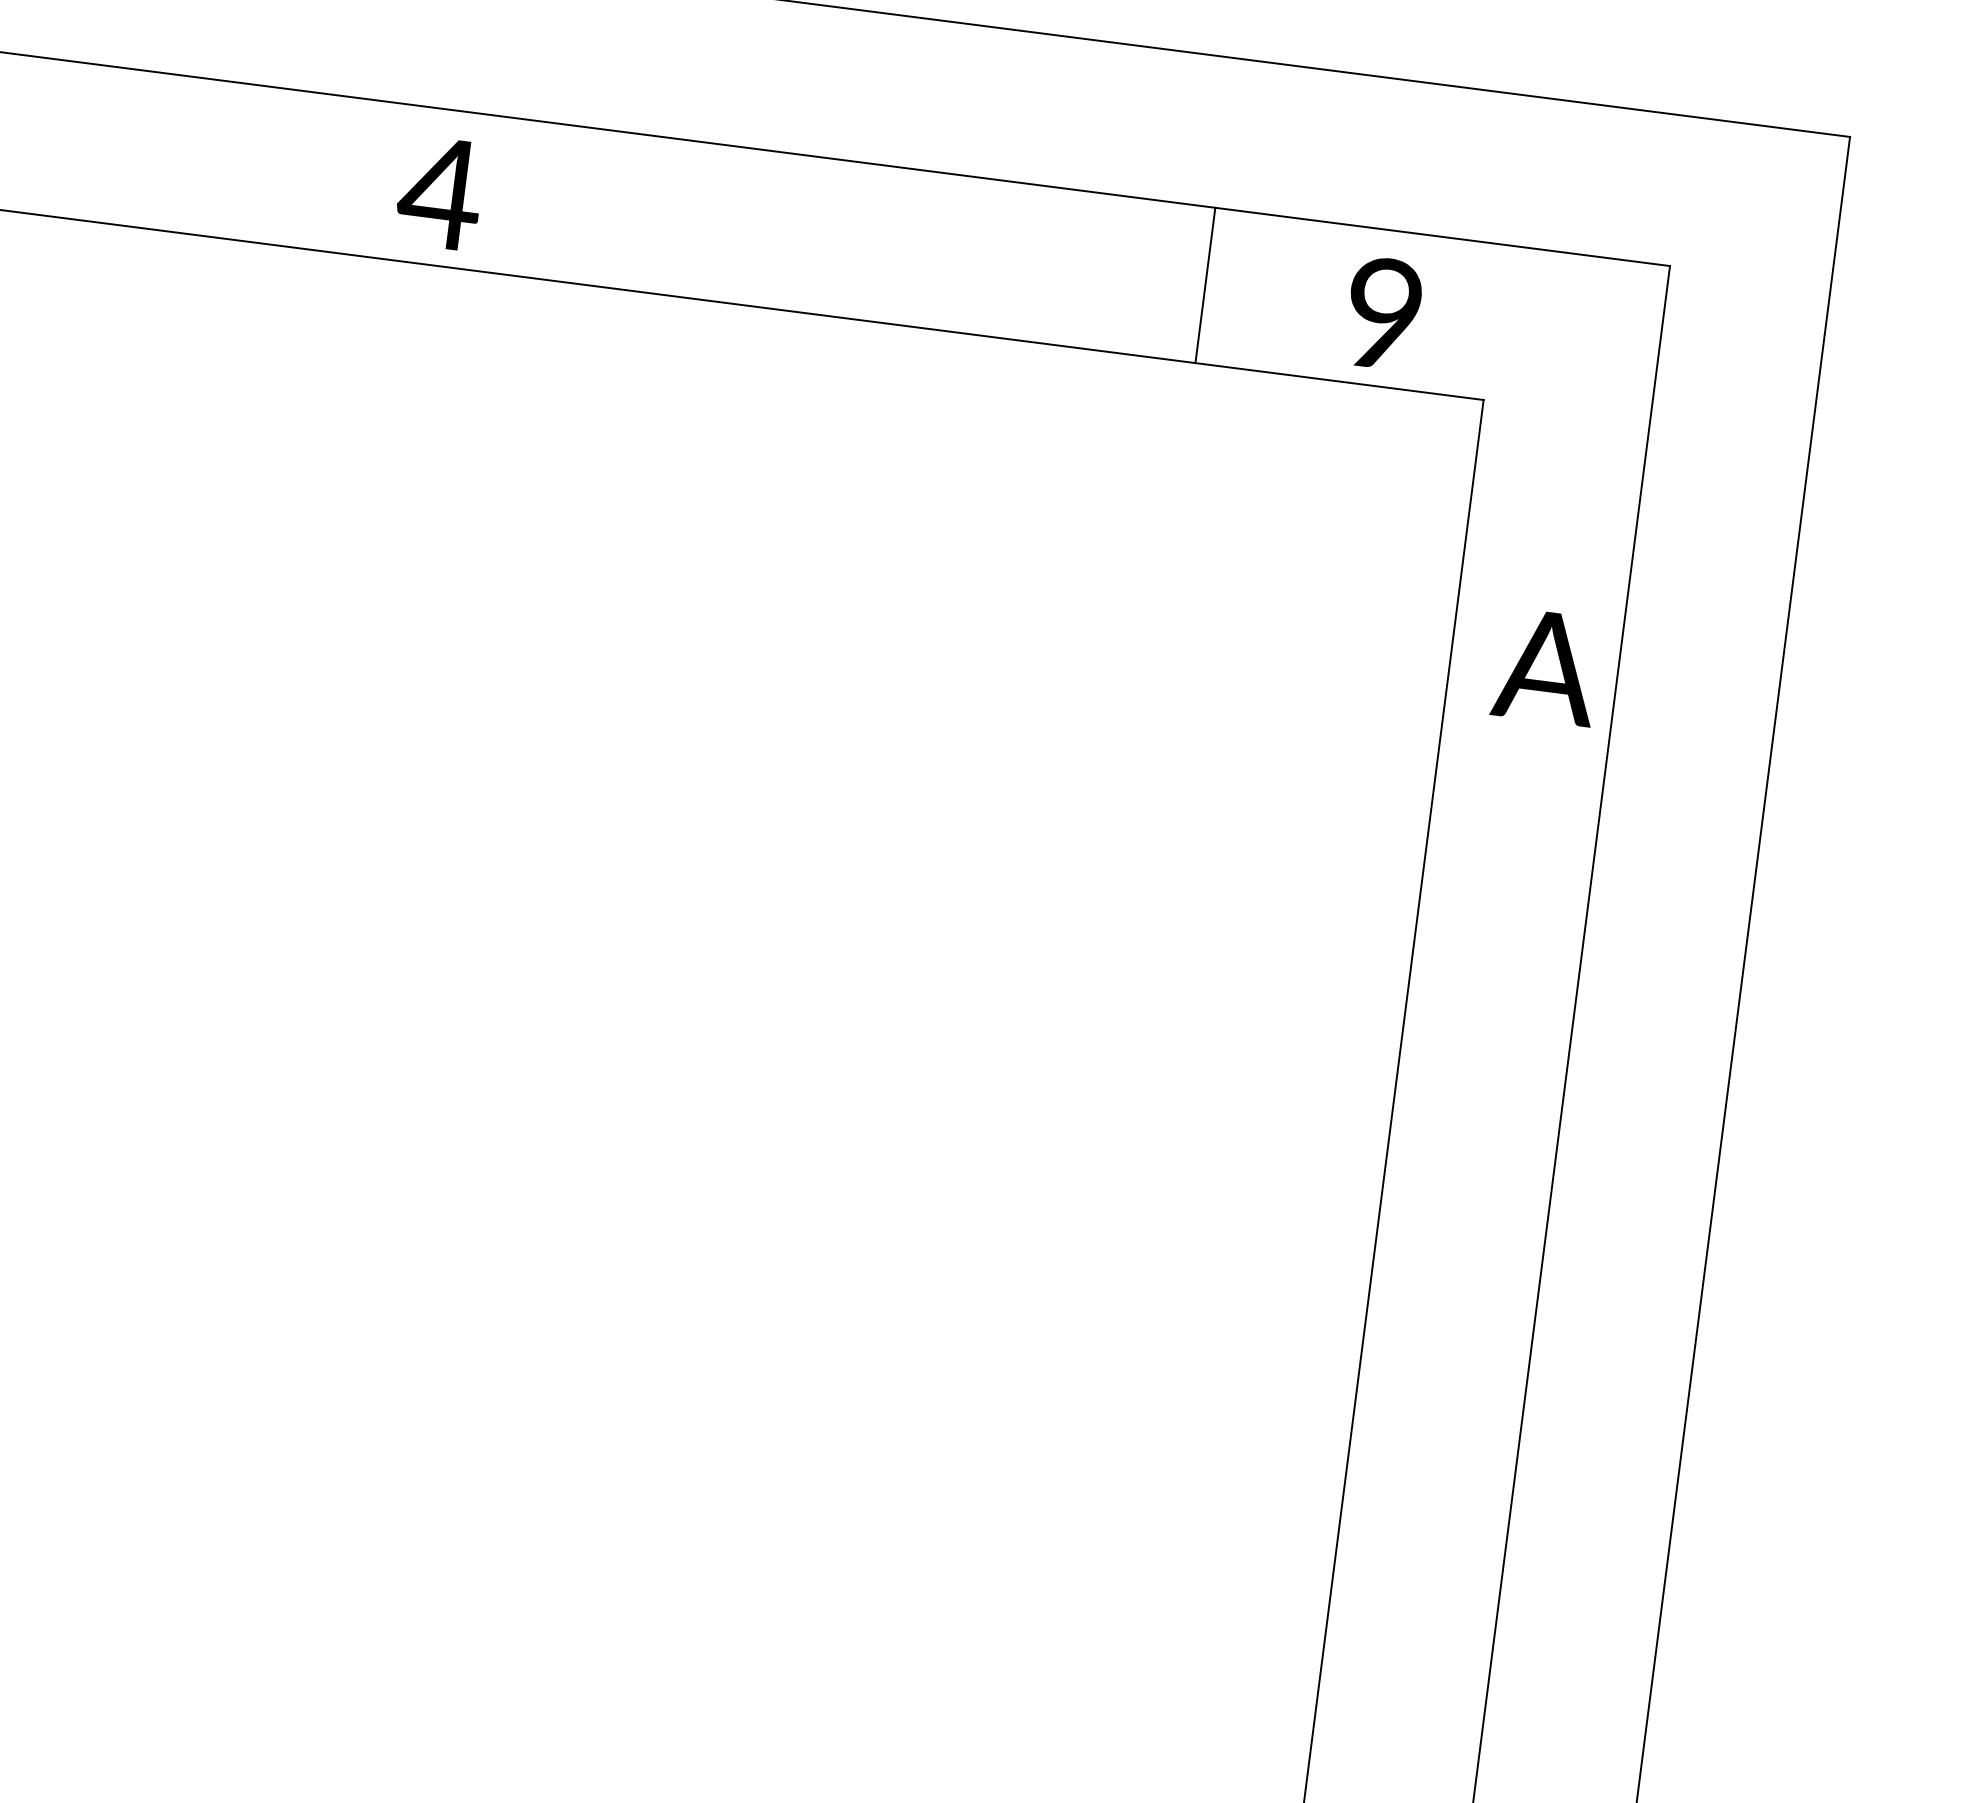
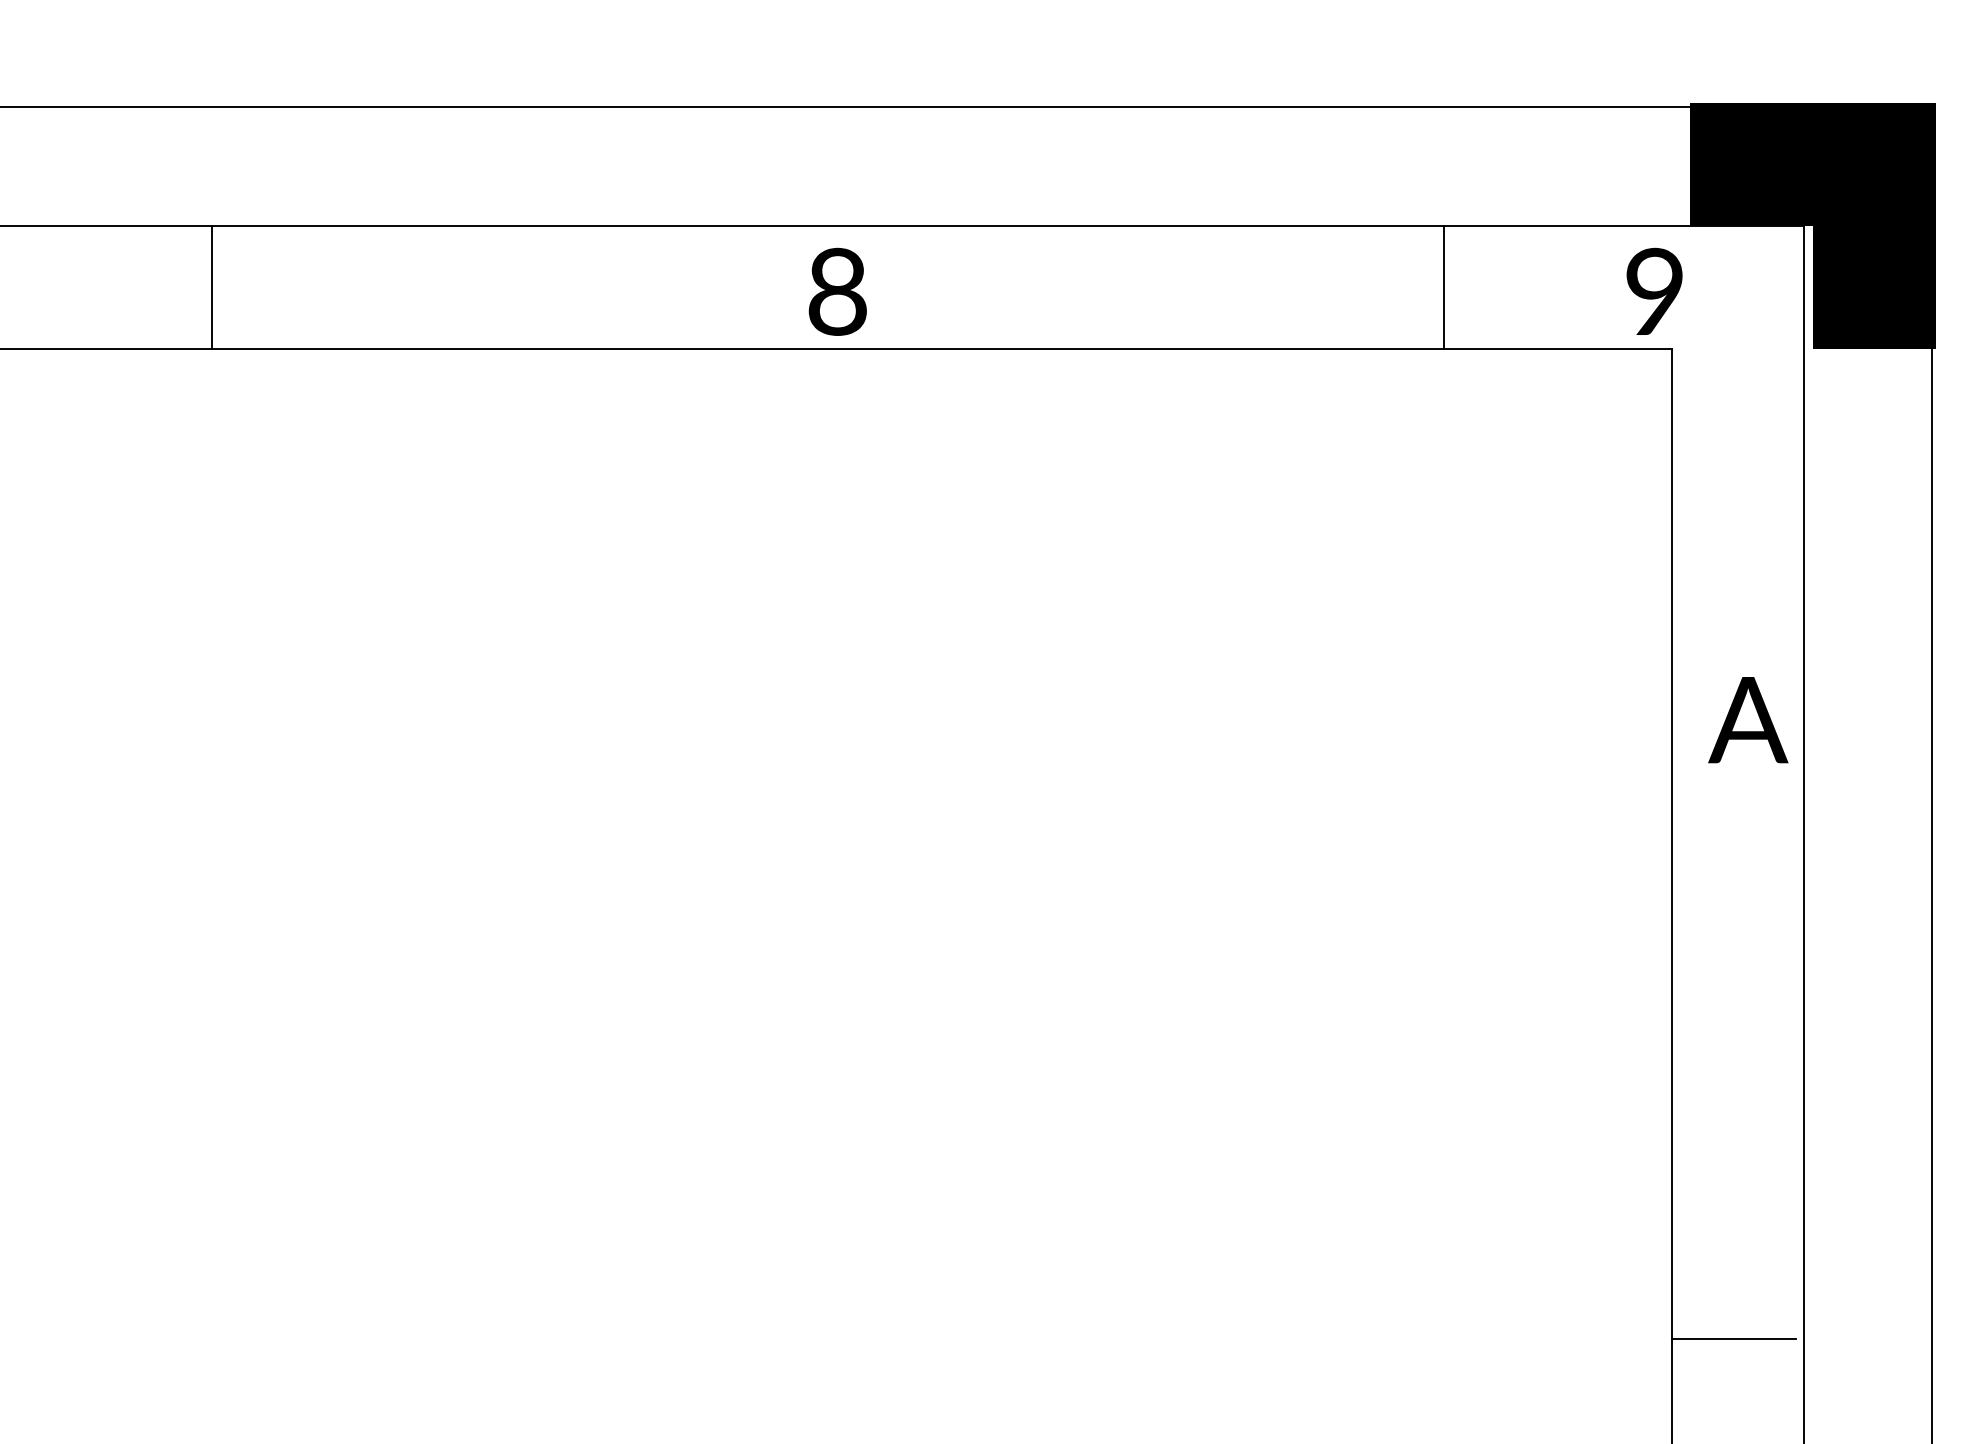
text: (439, 192) -> (836, 291), 4 -> 8
fill: (1681, 267) -> (1813, 225), added
text: (1383, 312) -> (1654, 290), moved
text: (1547, 667) -> (1748, 720), moved
line: (1400, 1658) -> (1733, 1339), added

